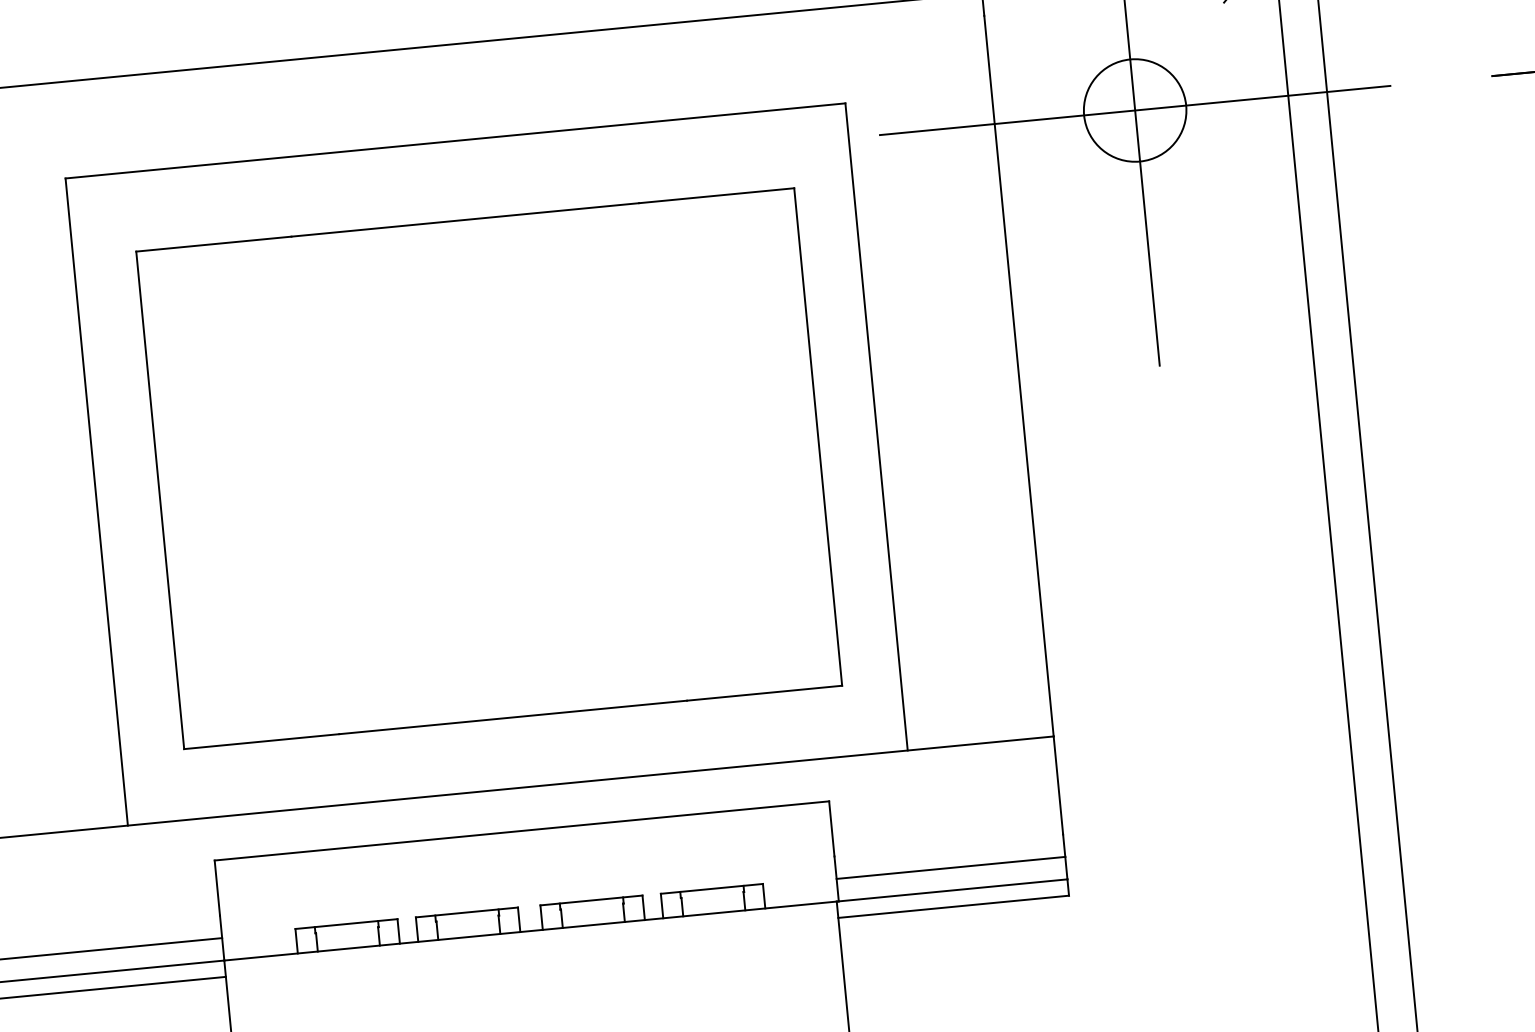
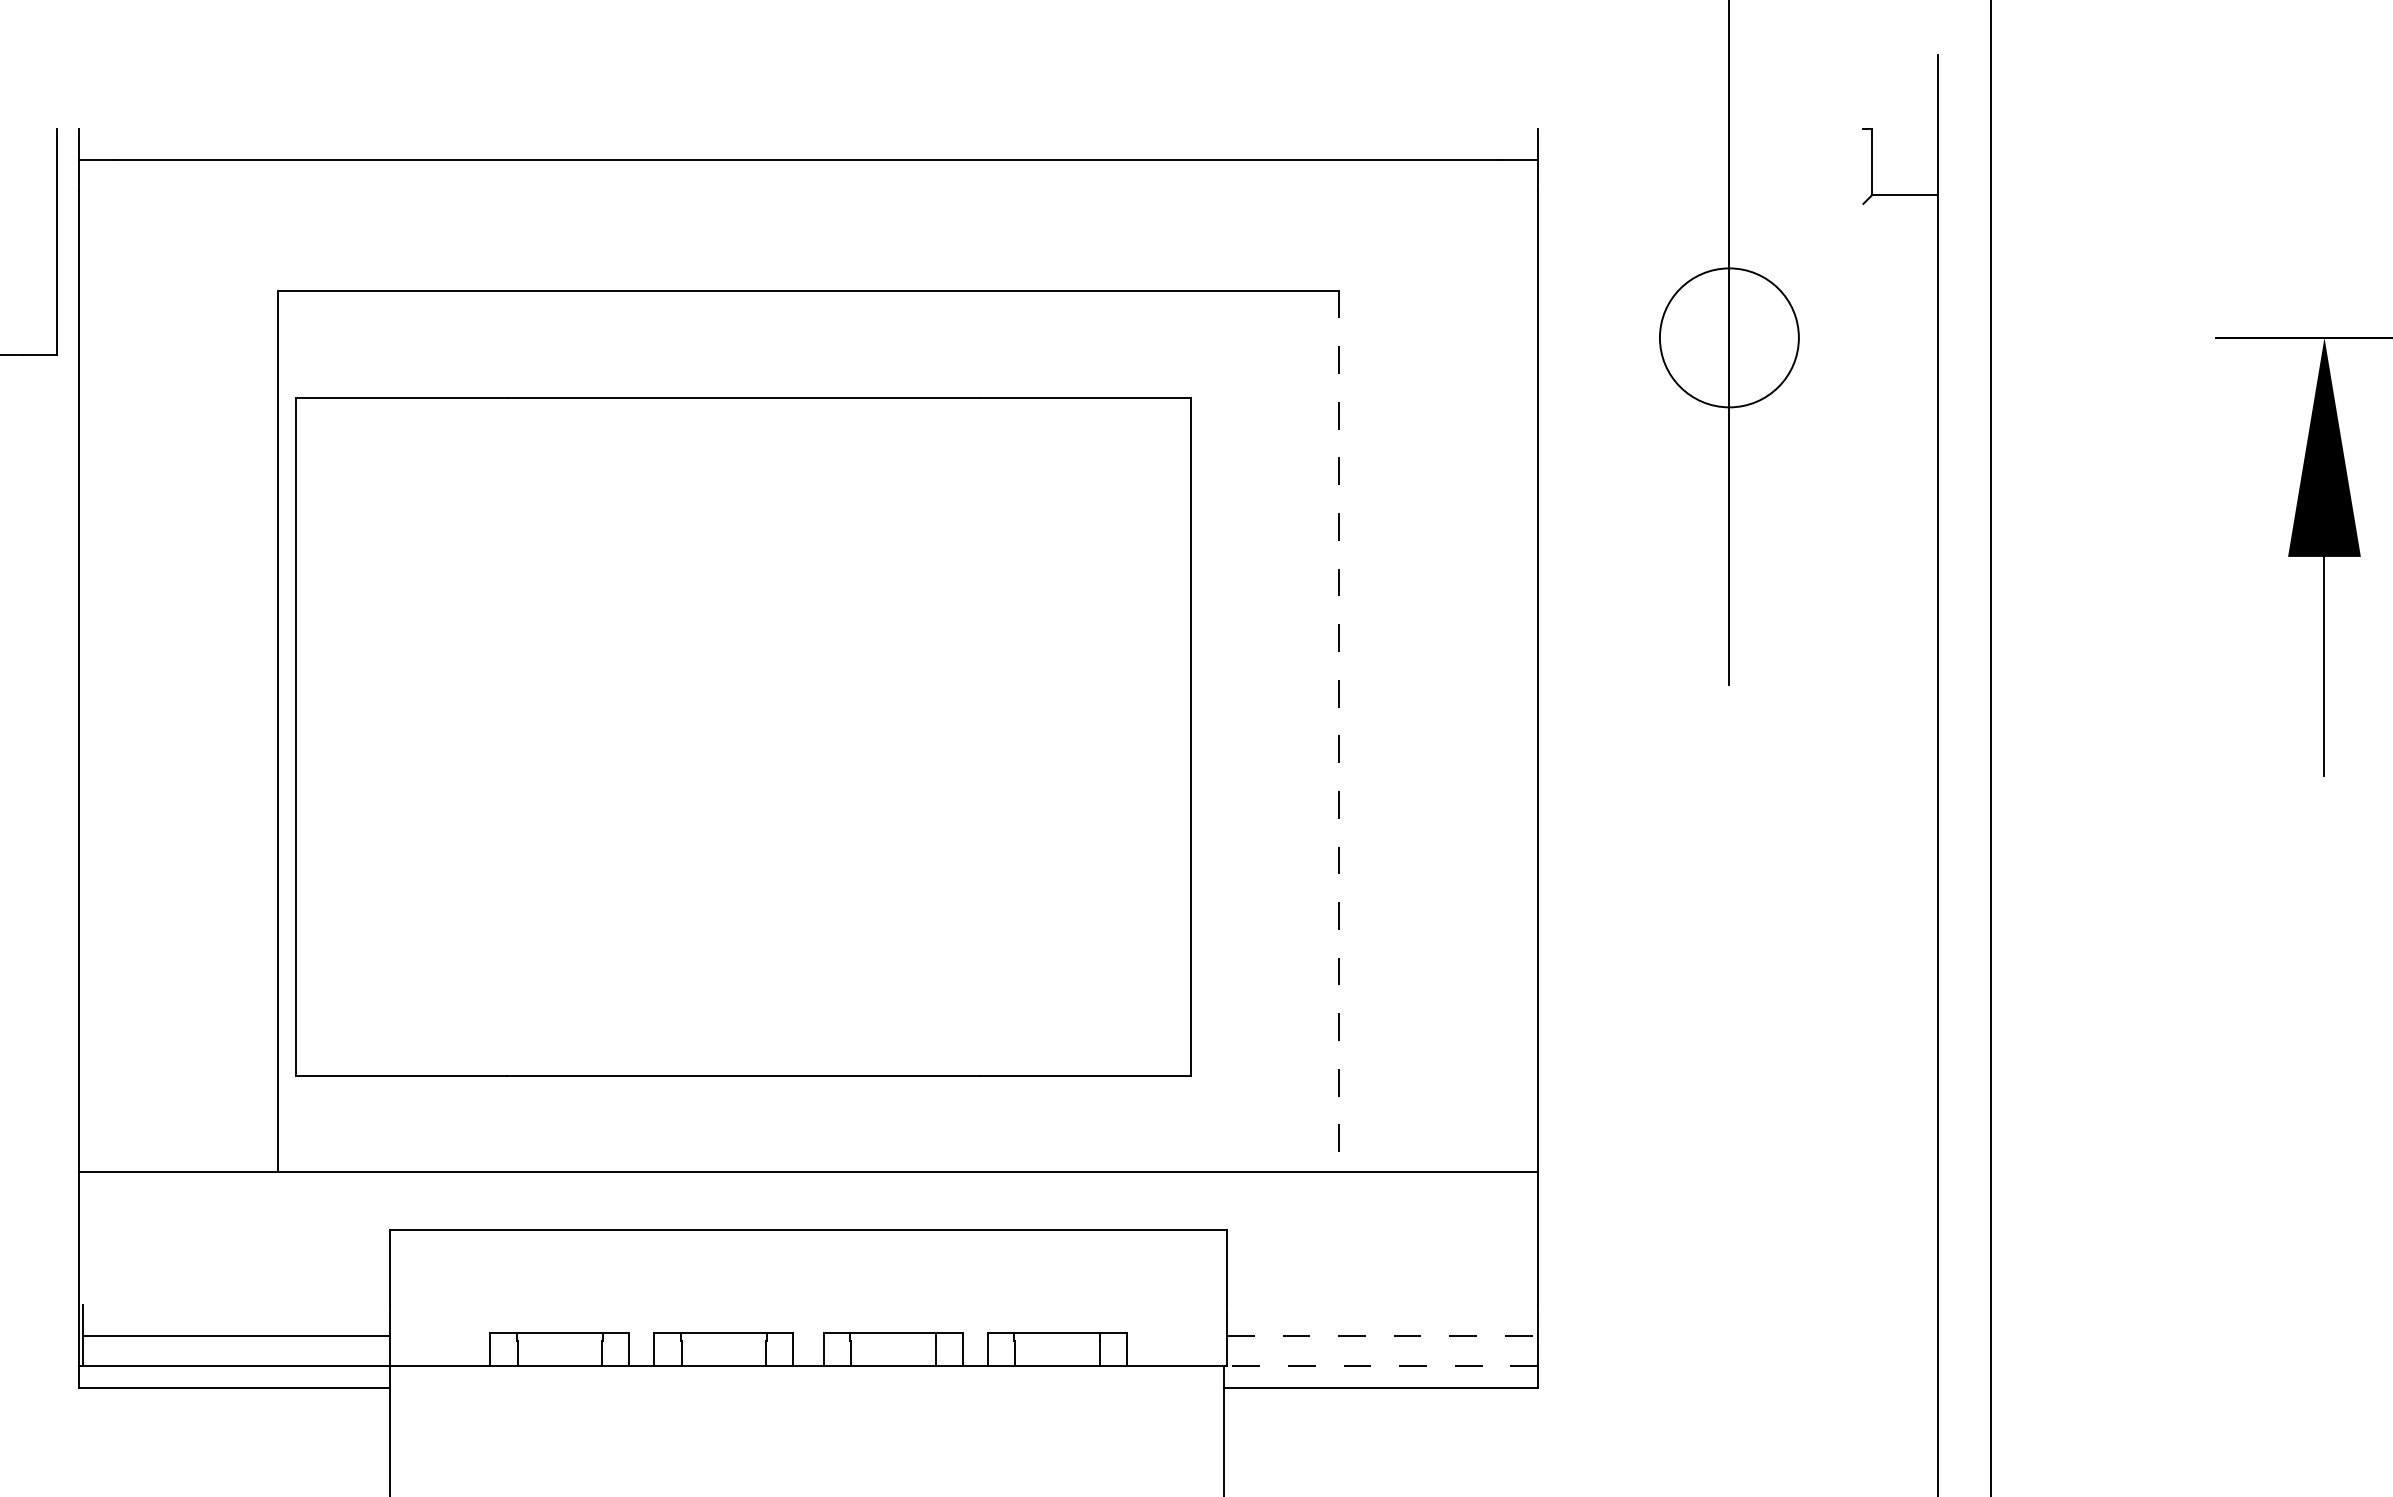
line: (1135, 110) -> (1729, 337), removed
line: (876, 427) -> (1339, 731), solid -> dashed
part: (489, 468) -> (743, 736), moved
line: (950, 867) -> (1382, 1335), solid -> dashed
line: (953, 890) -> (1382, 1366), solid -> dashed

